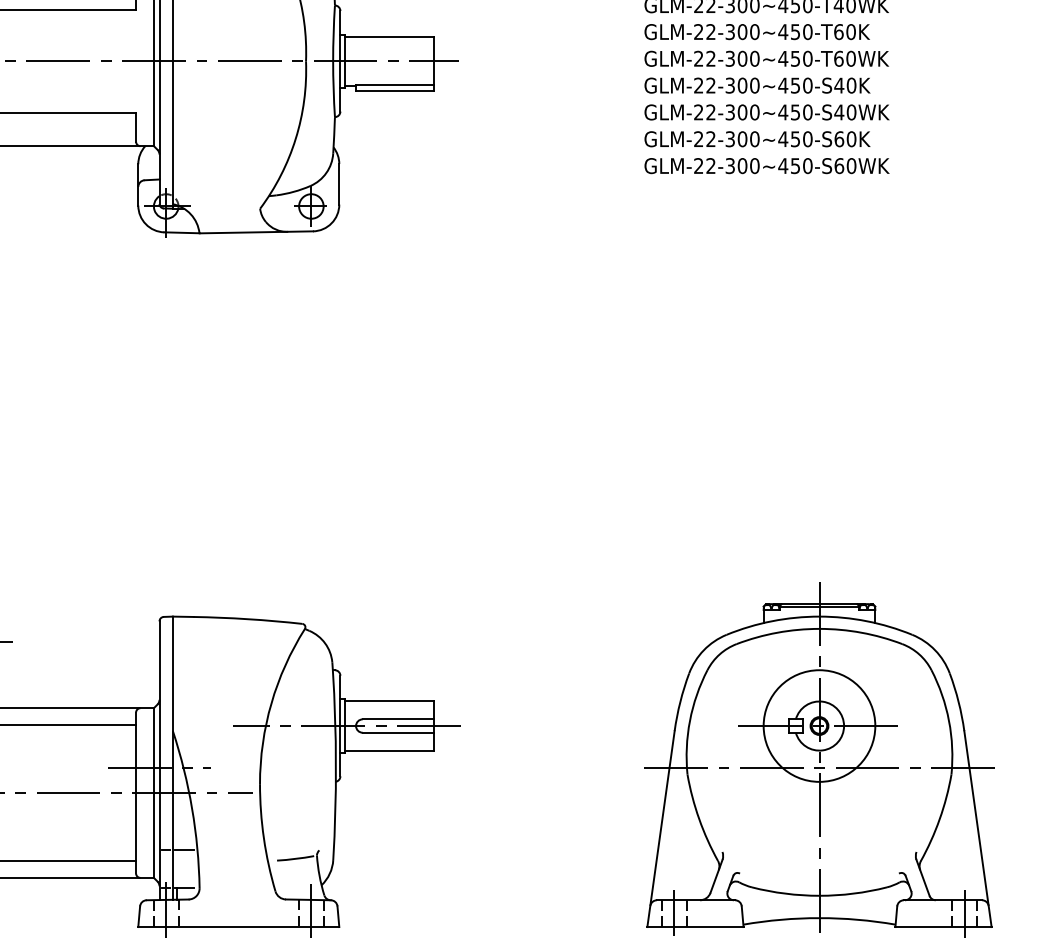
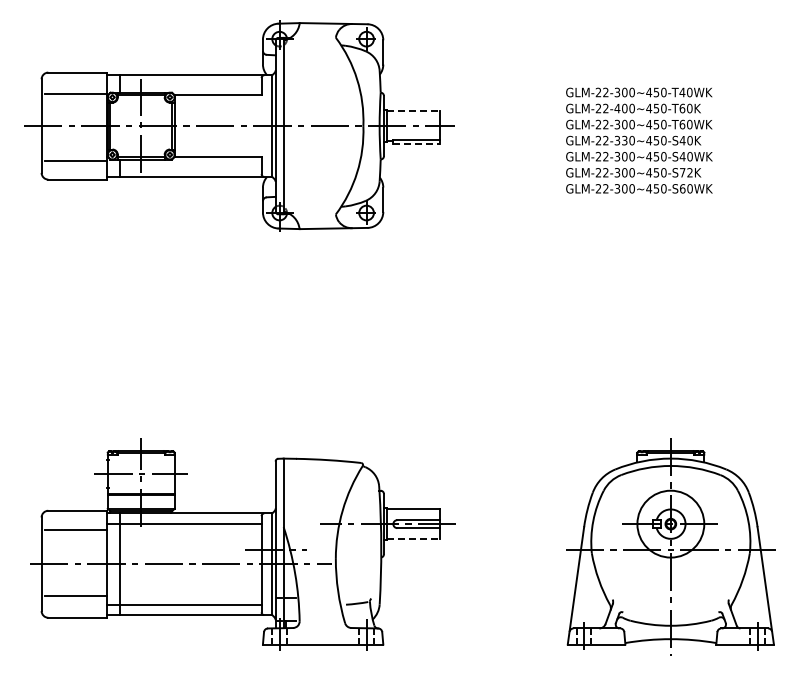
text: (730, 31) -> (617, 108), GLM-22-300~450-T60K -> GLM-22-400~450-T60K
line: (389, 36) -> (413, 111), solid -> dashed
text: (742, 85) -> (624, 140), GLM-22-300~450-S40K -> GLM-22-330~450-S40K
line: (396, 92) -> (417, 144), solid -> dashed
text: (845, 138) -> (686, 172), GLM-22-300~450-S60K -> GLM-22-300~450-S72K
line: (389, 750) -> (413, 538), solid -> dashed

